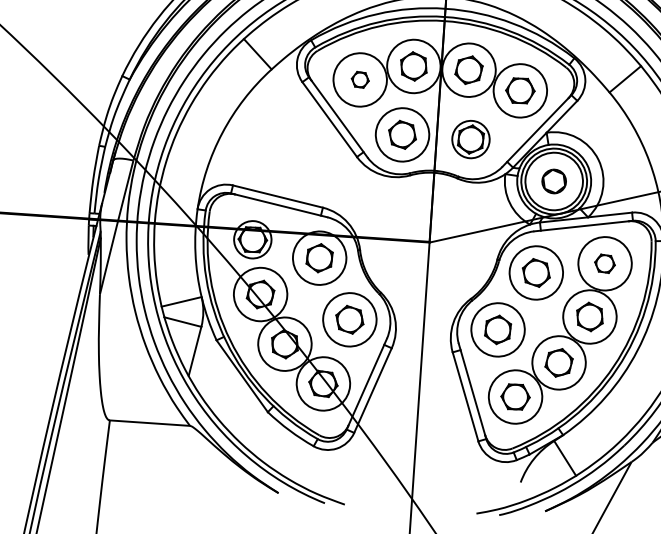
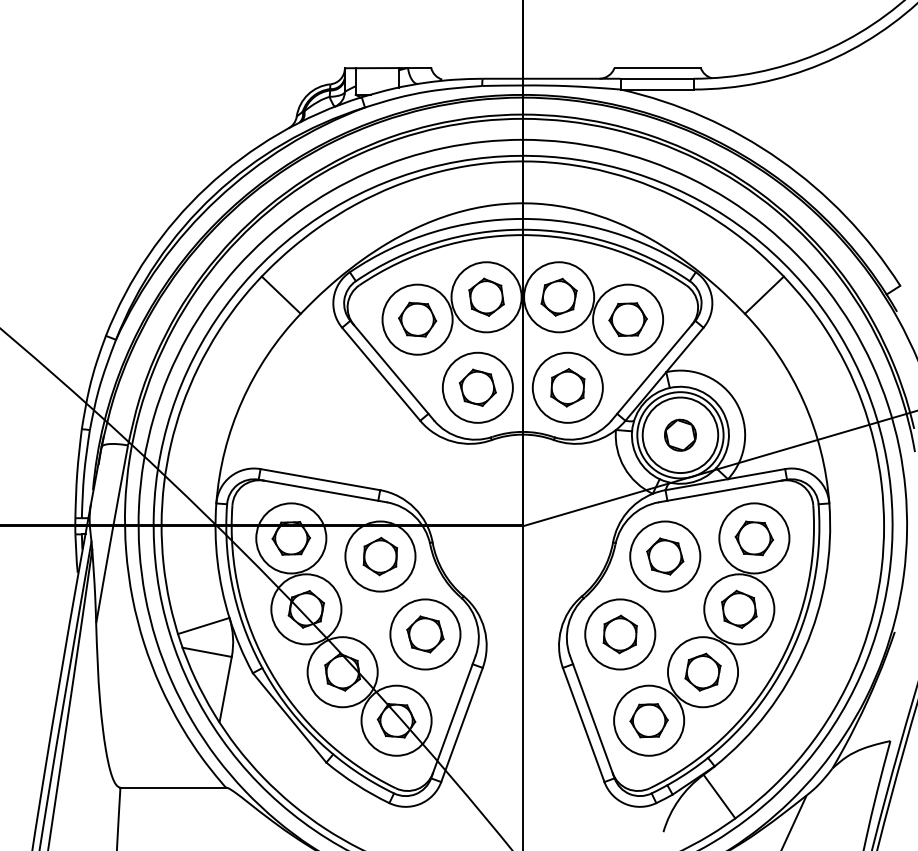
part: (360, 79) -> (417, 319), size x1.67
circle: (470, 139) -> (567, 387), size x1.43
circle: (252, 239) -> (291, 538), size x1.43
part: (604, 263) -> (753, 538), size x1.43

